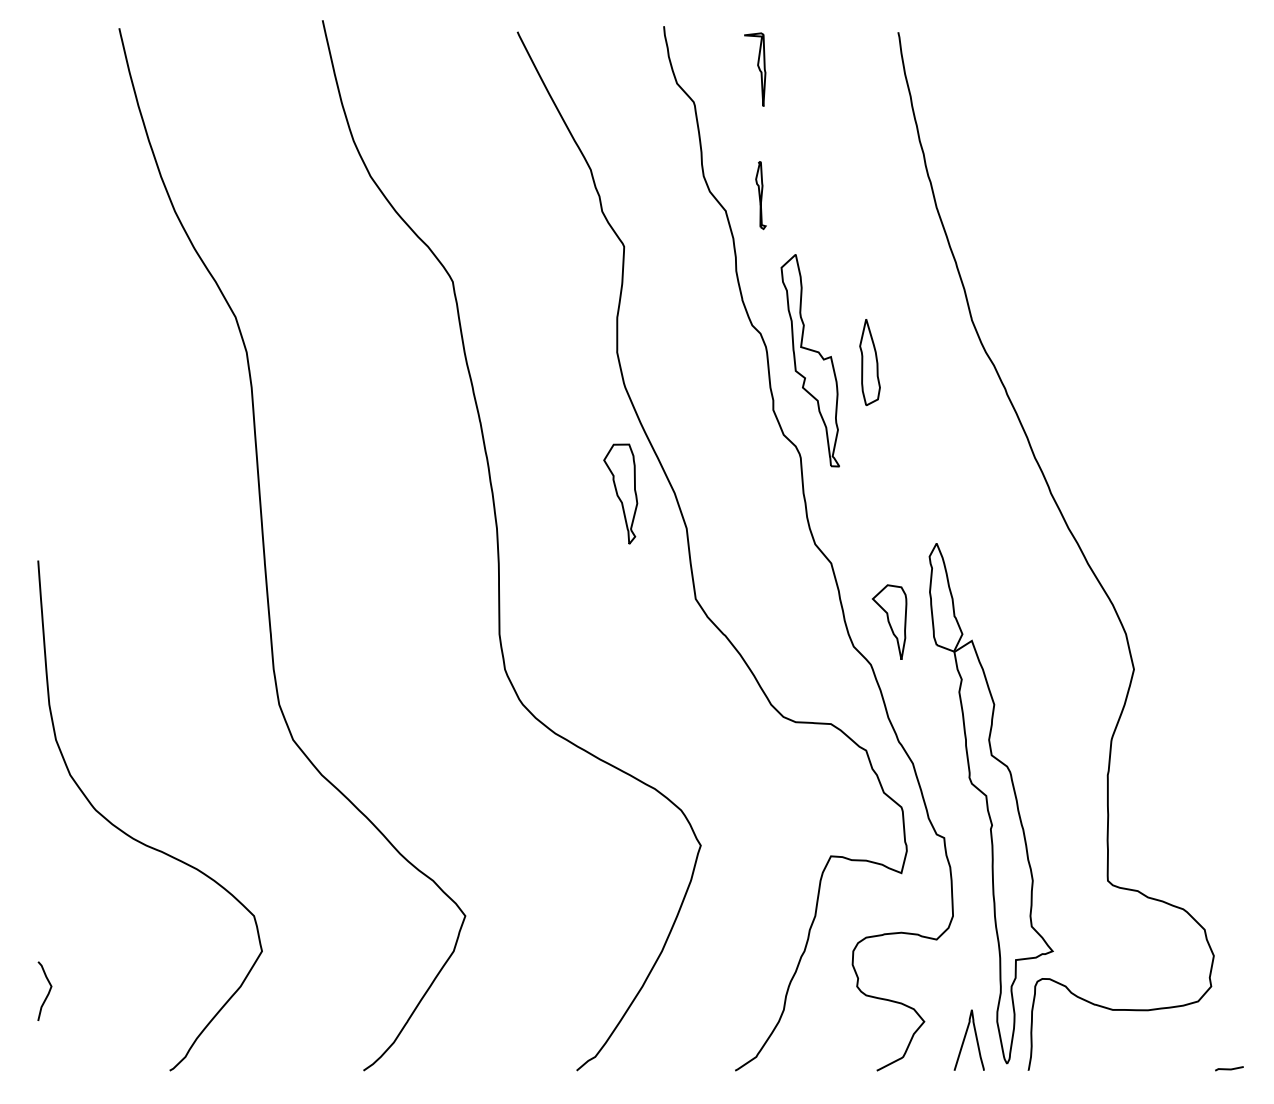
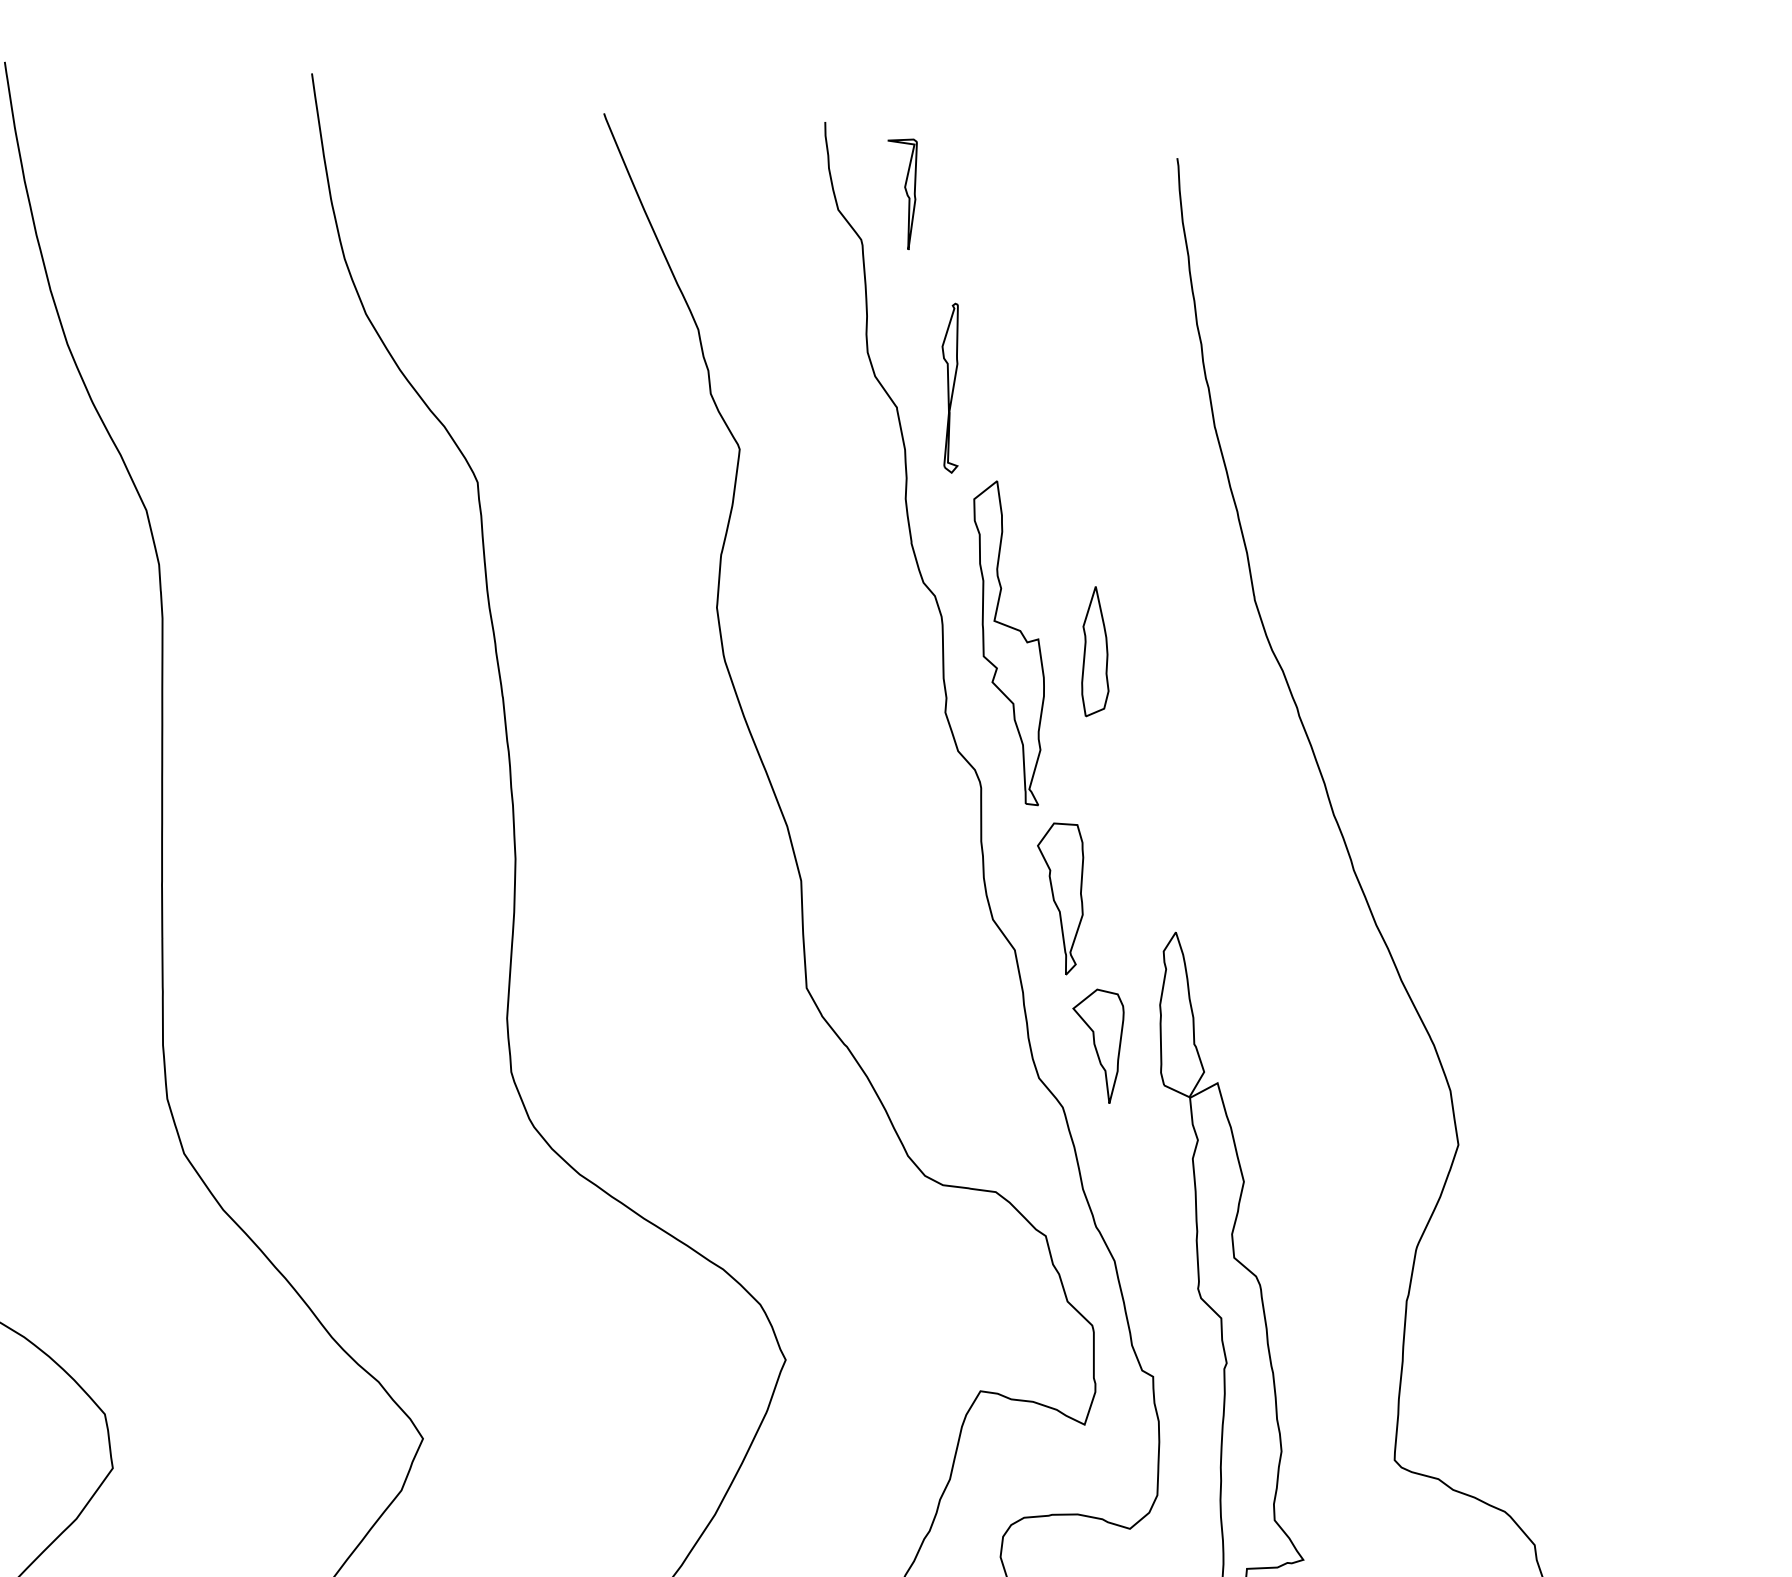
part: (755, 69) -> (900, 193), moved
part: (760, 195) -> (950, 388), size x1.67
part: (620, 493) -> (1058, 897), moved

